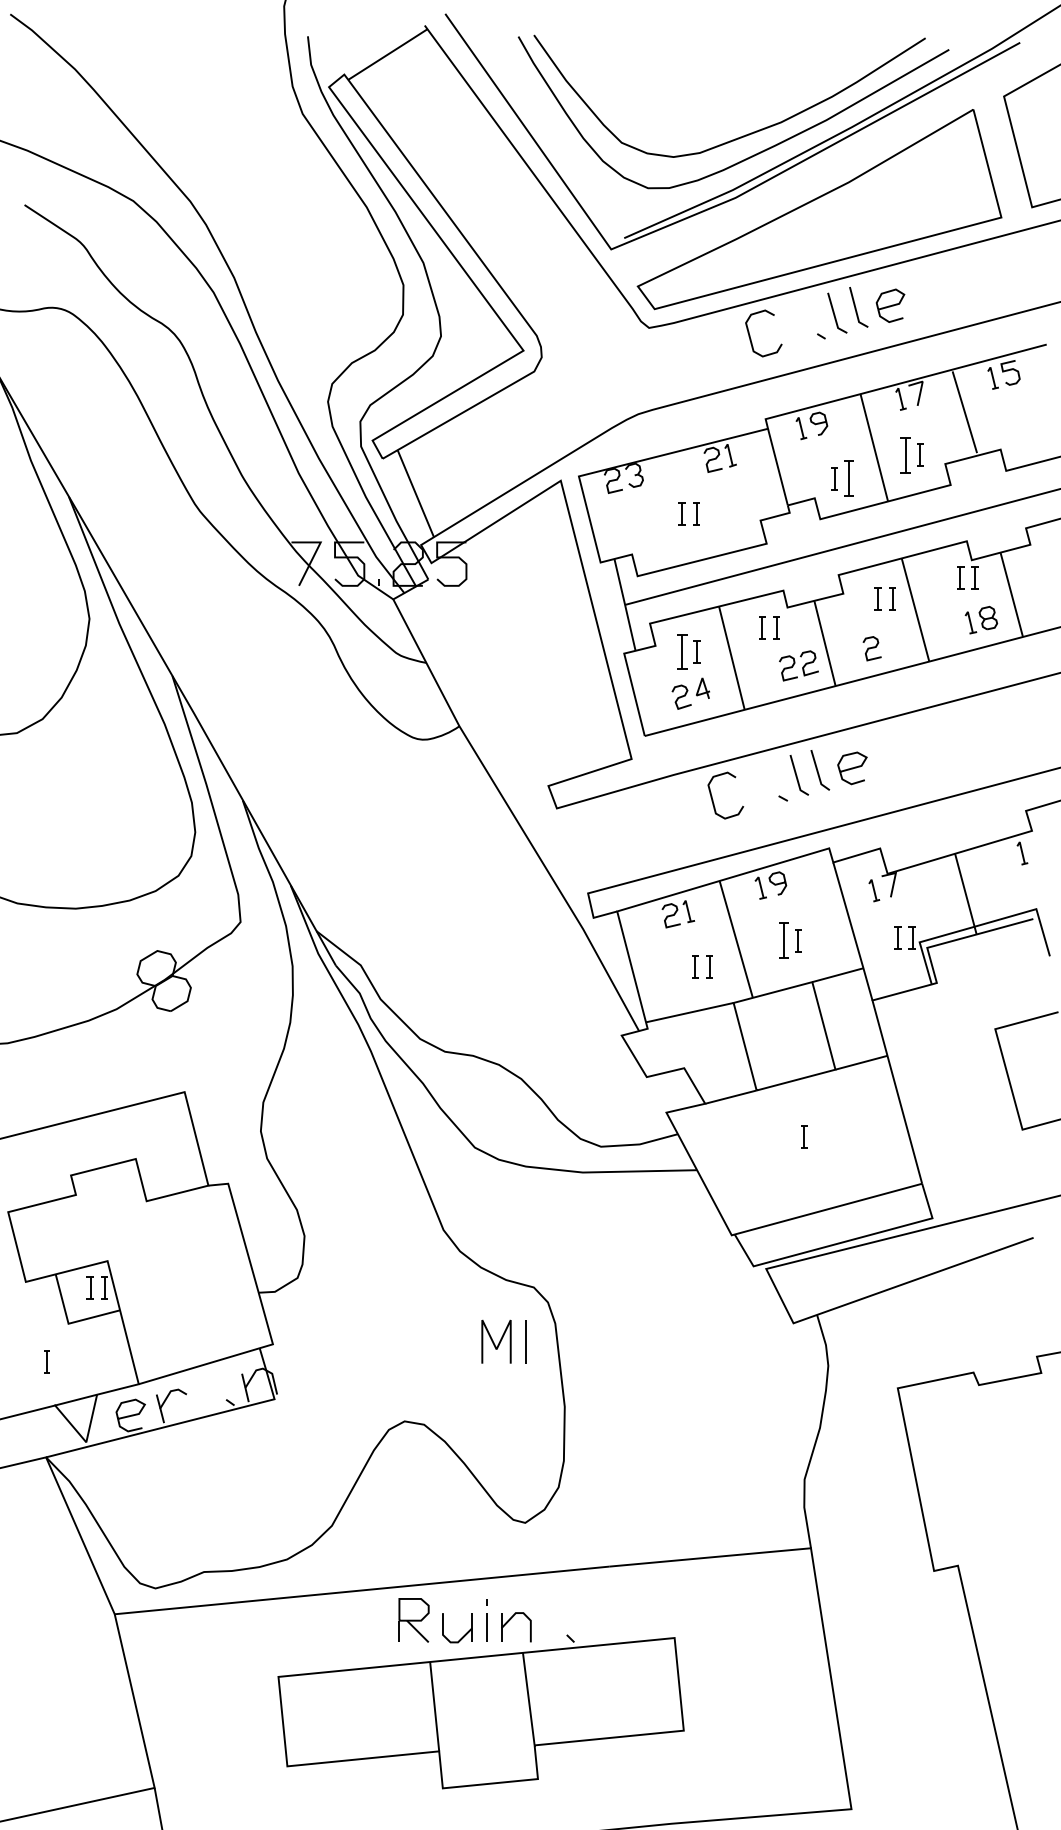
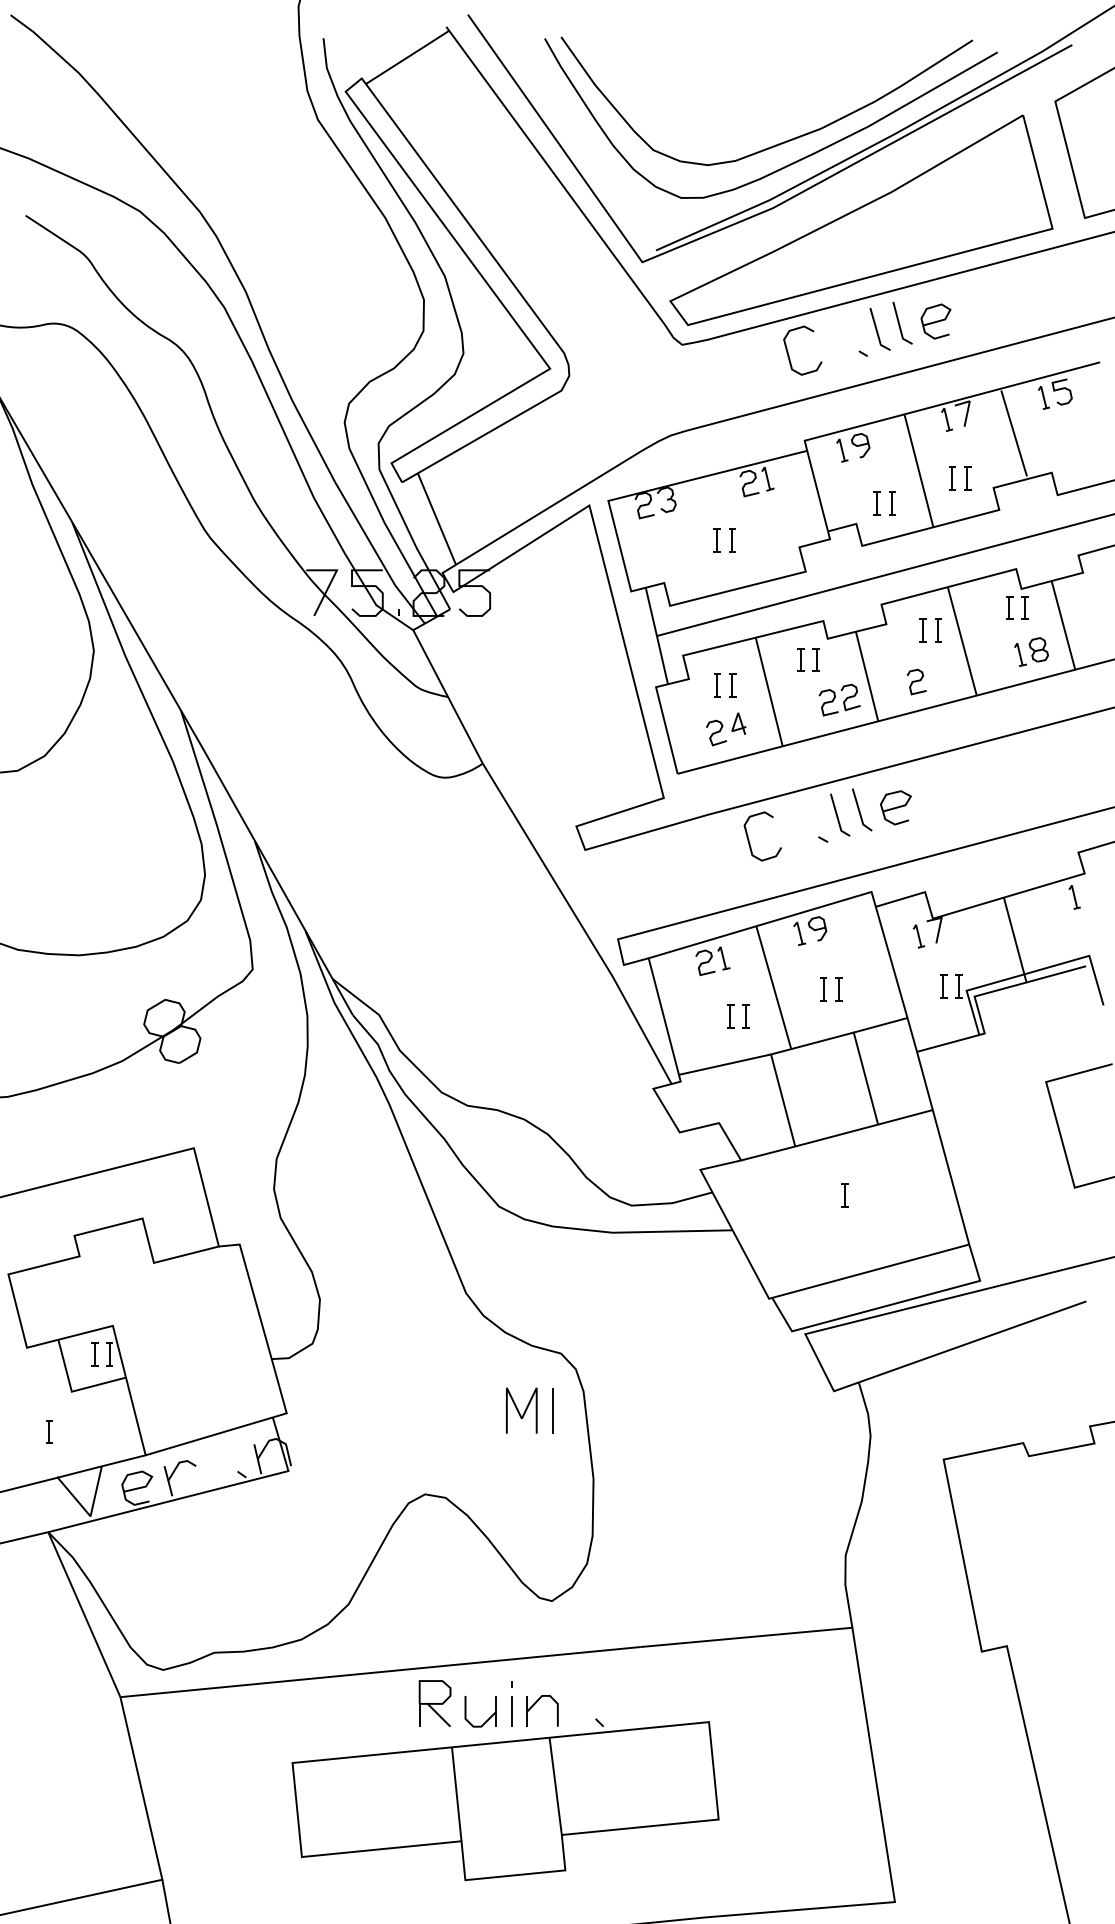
part: (906, 455) -> (952, 478), size x0.62
part: (849, 478) -> (892, 503), size x0.62
part: (682, 651) -> (717, 685), size x0.62
part: (783, 941) -> (823, 989), size x0.62

